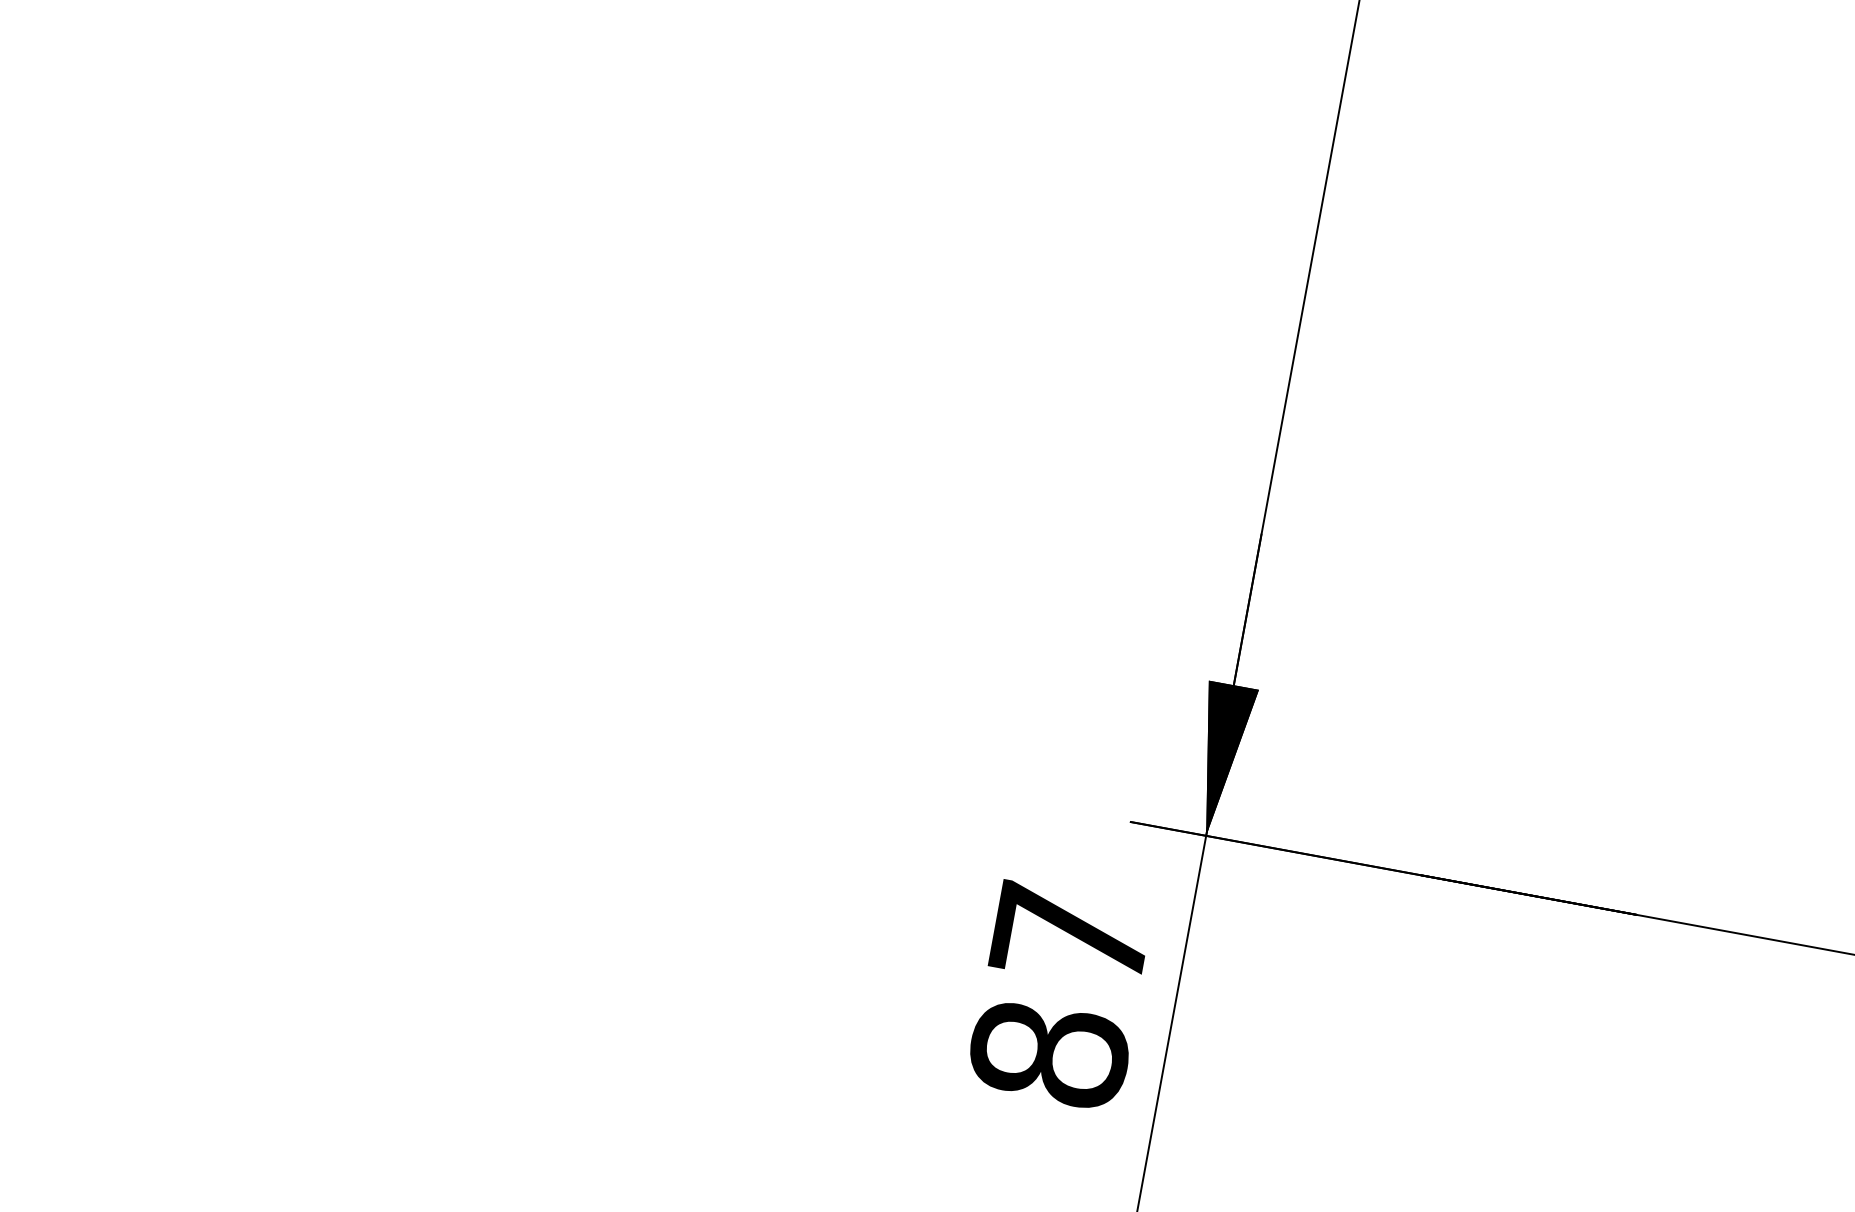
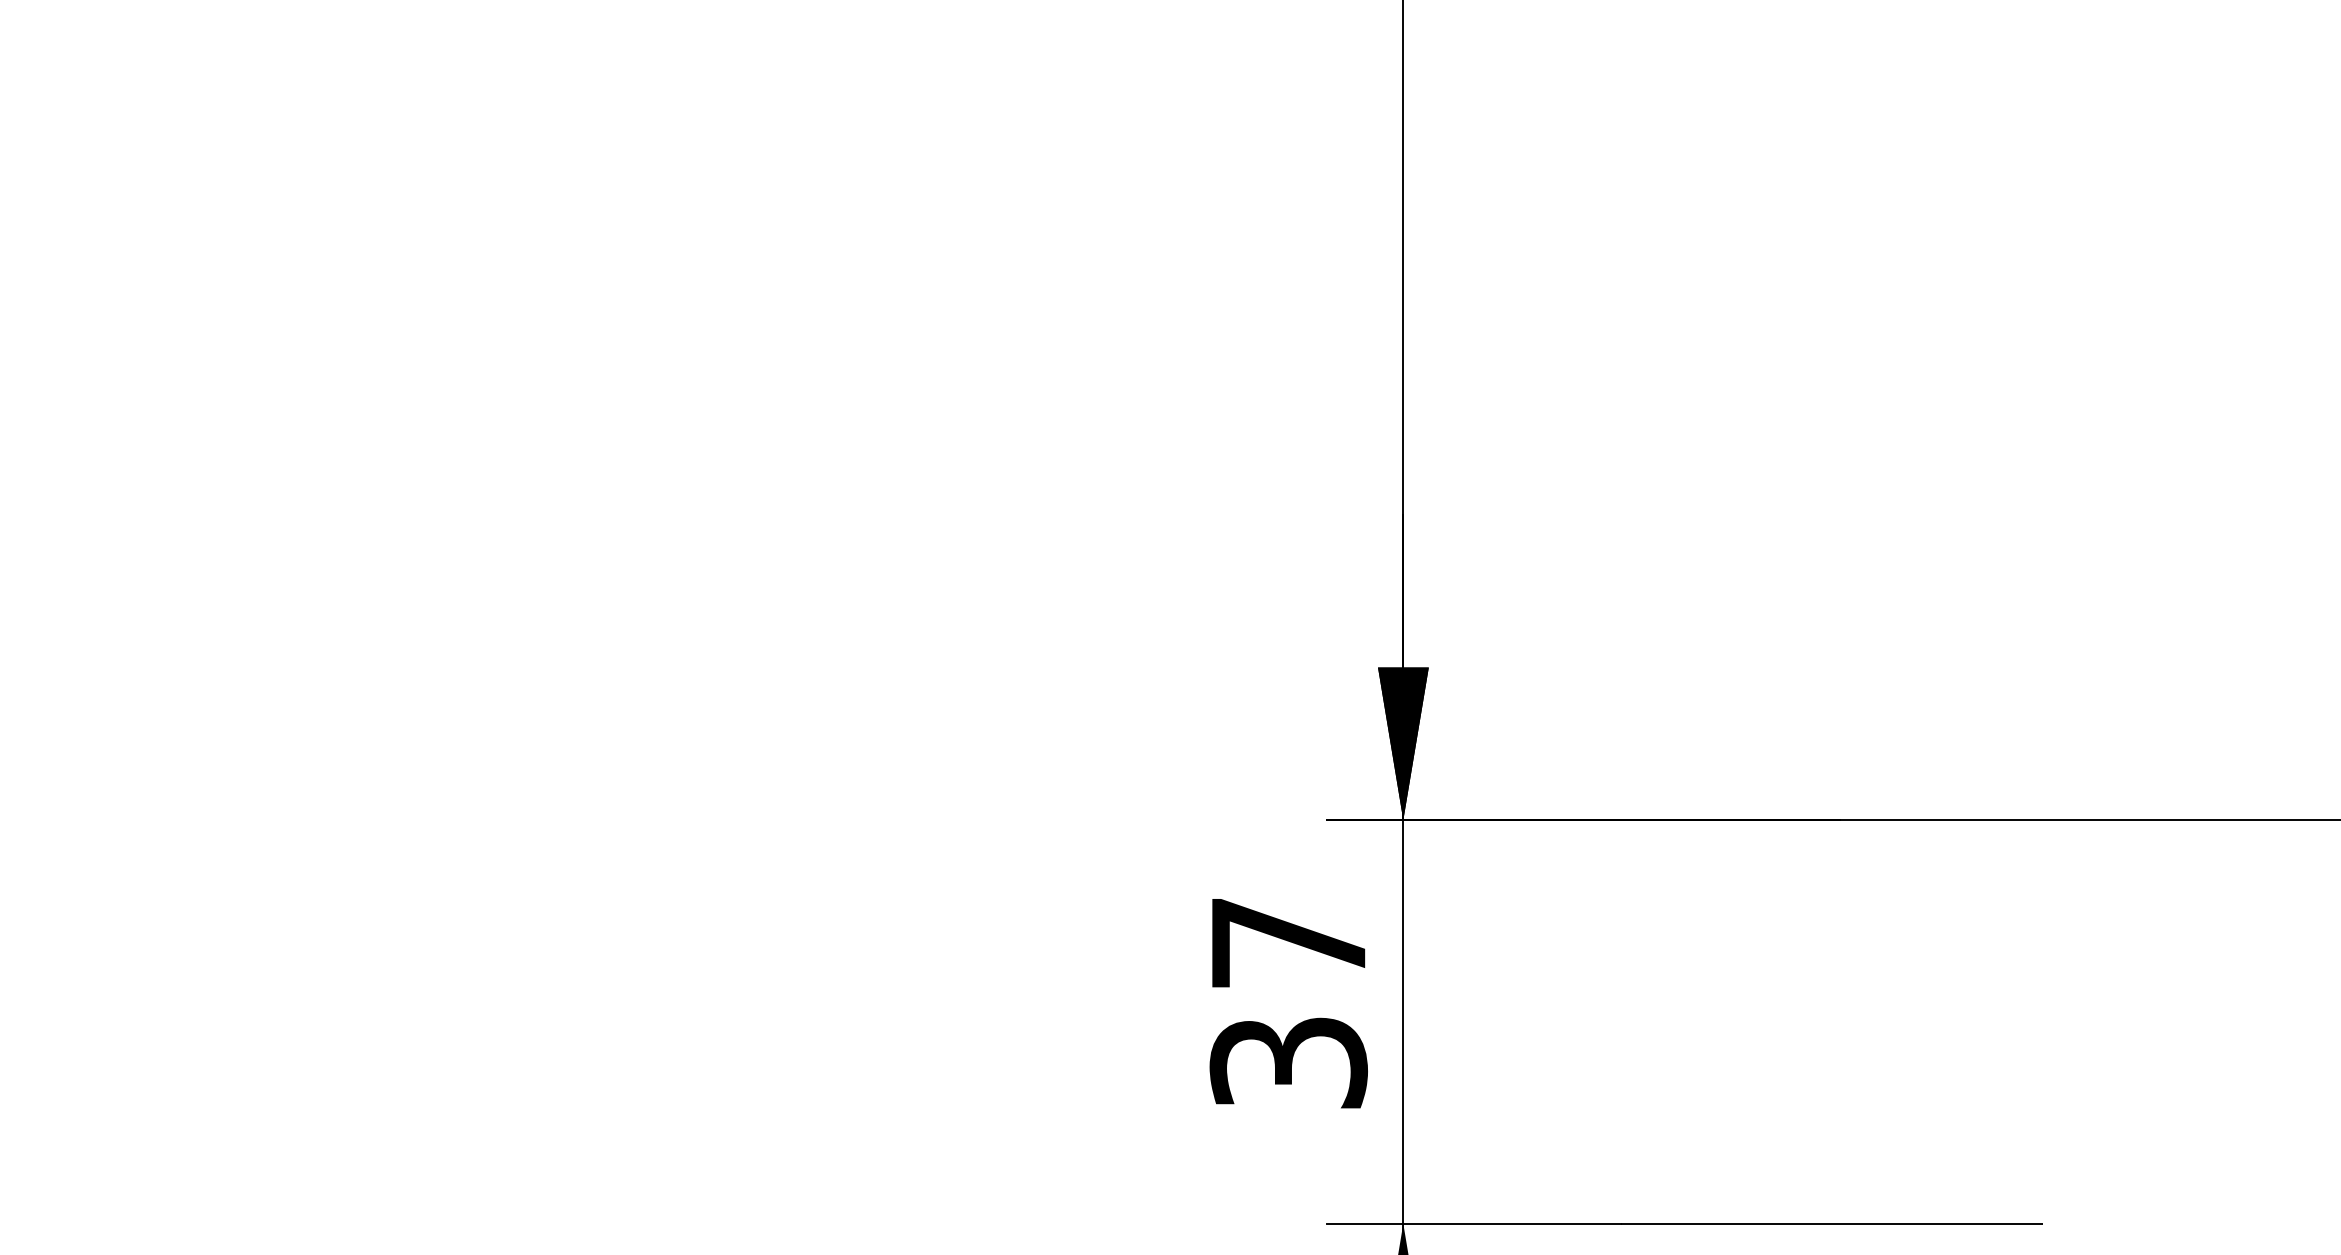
text: (1049, 1053) -> (1288, 1062), 87 -> 37

